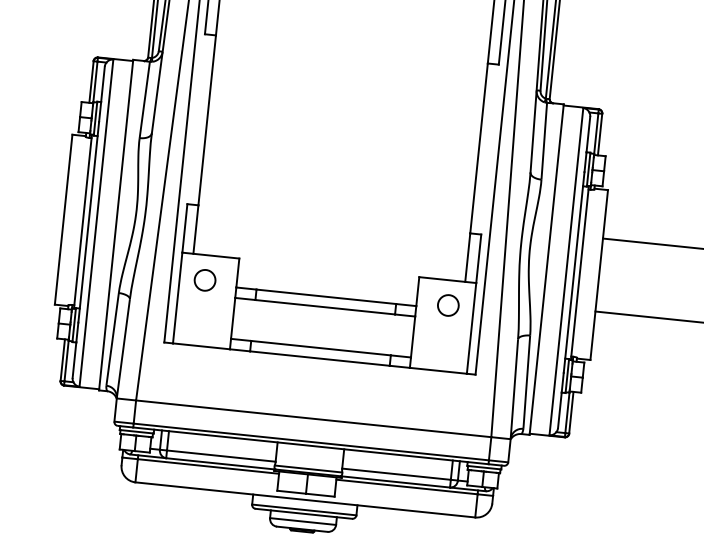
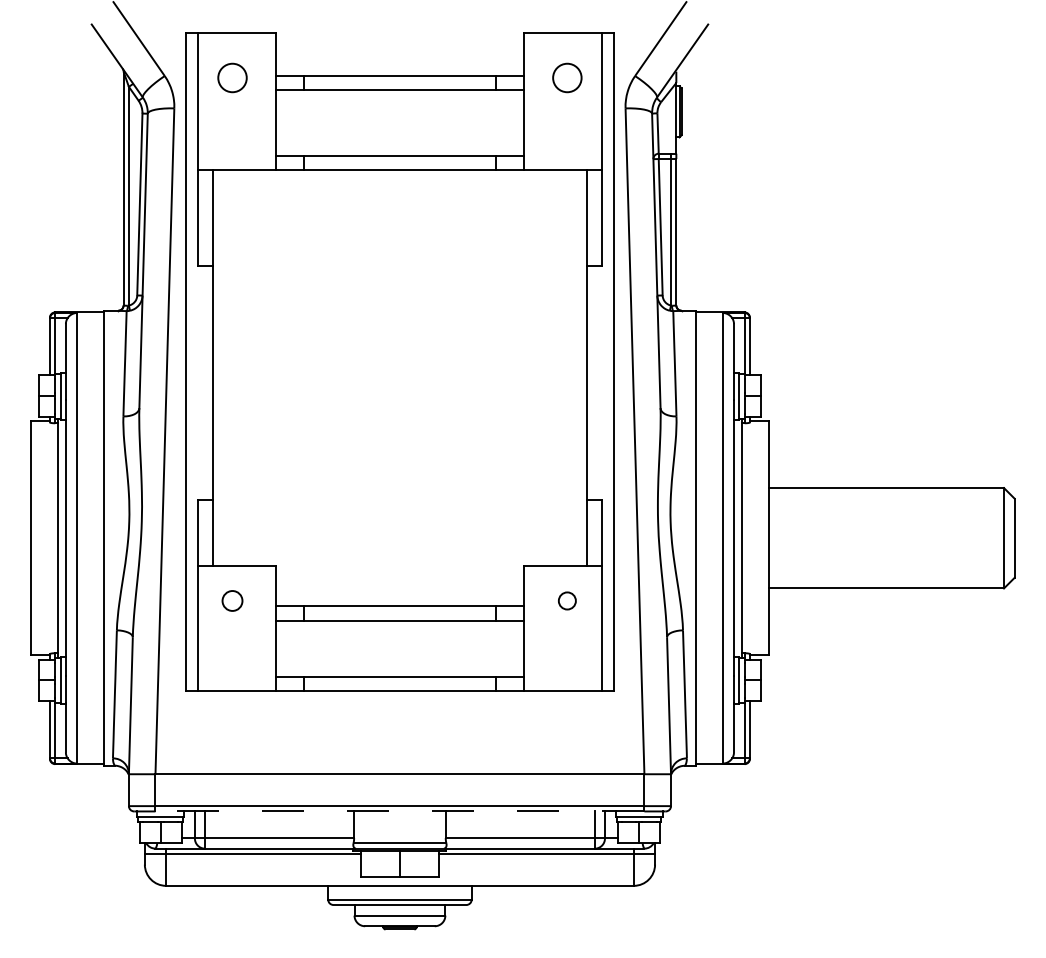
circle: (205, 280) -> (232, 600), size x0.7
circle: (448, 305) -> (567, 600), size x0.6
line: (310, 445) -> (399, 811), solid -> dashed

